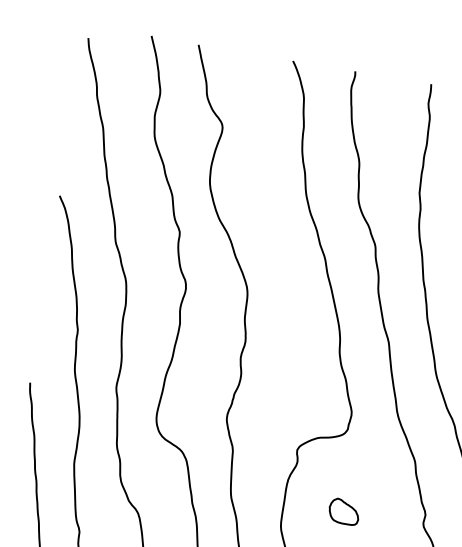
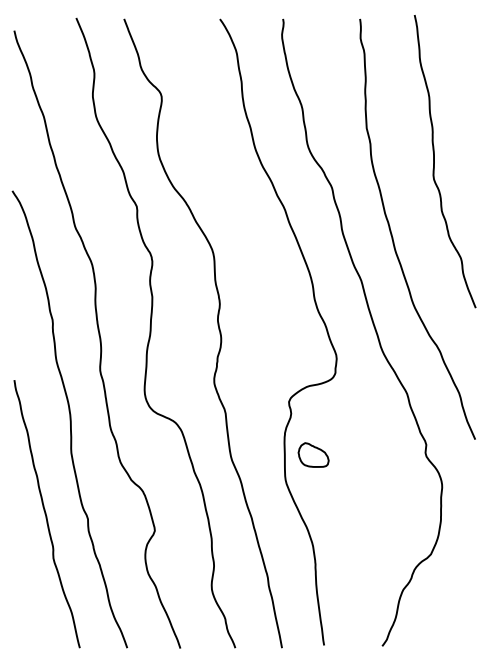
part: (344, 511) -> (313, 454), moved

